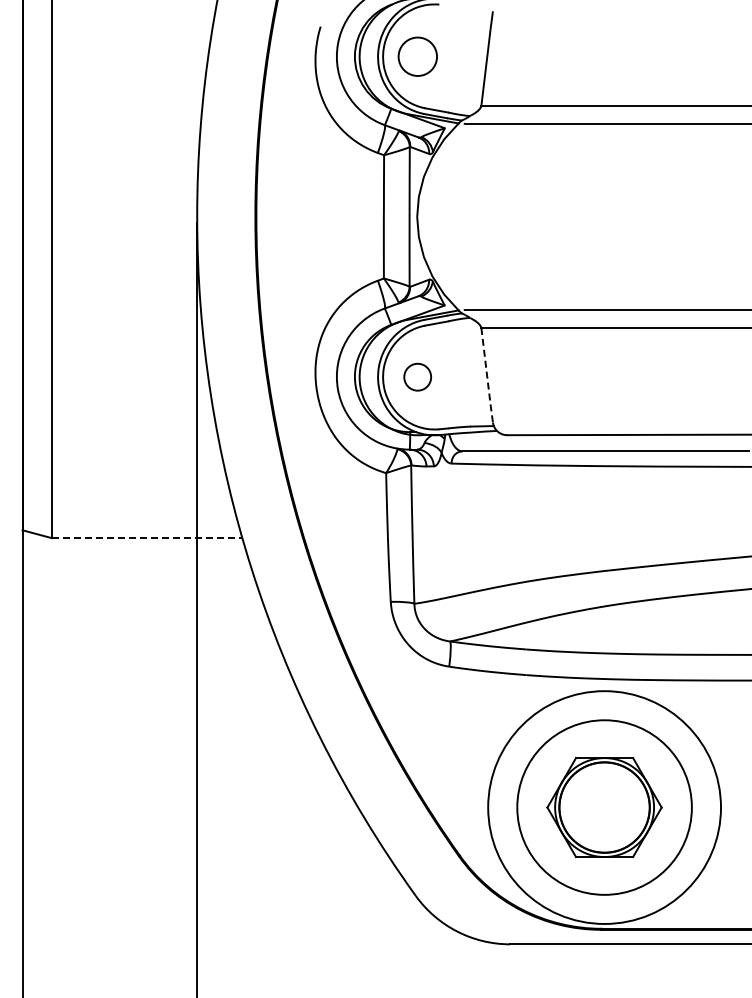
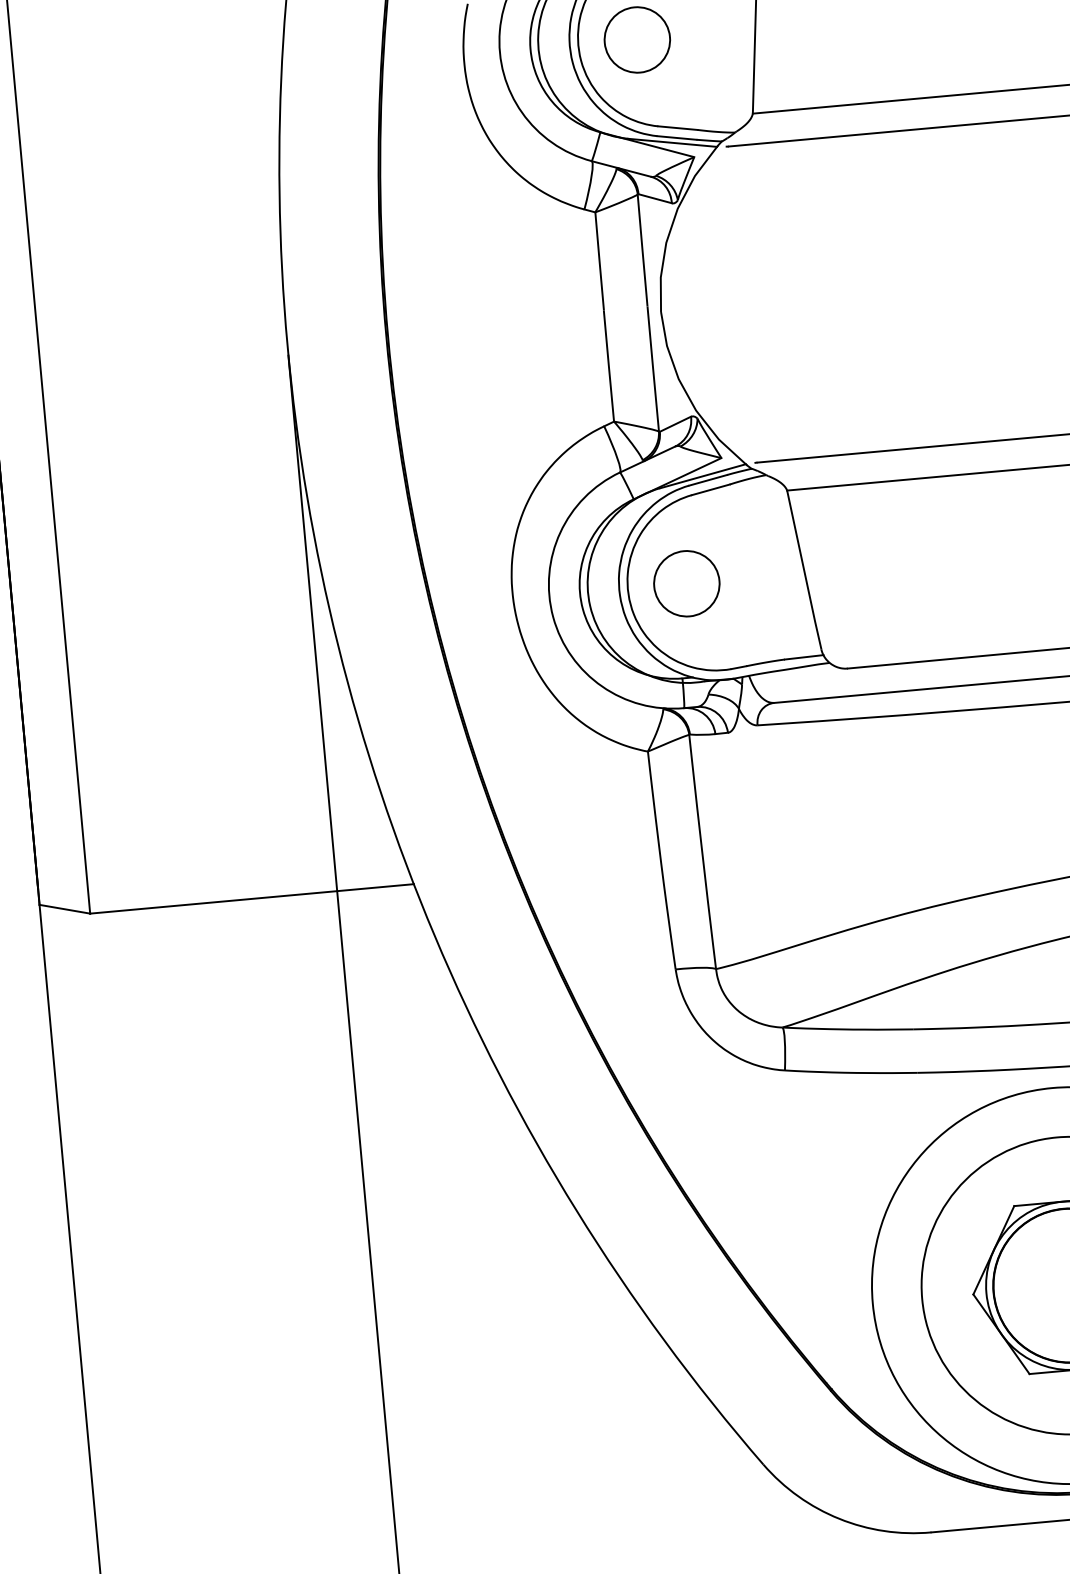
line: (487, 376) -> (805, 571), dashed -> solid
circle: (417, 377) -> (686, 584), size x1.43
line: (147, 538) -> (252, 899), dashed -> solid

